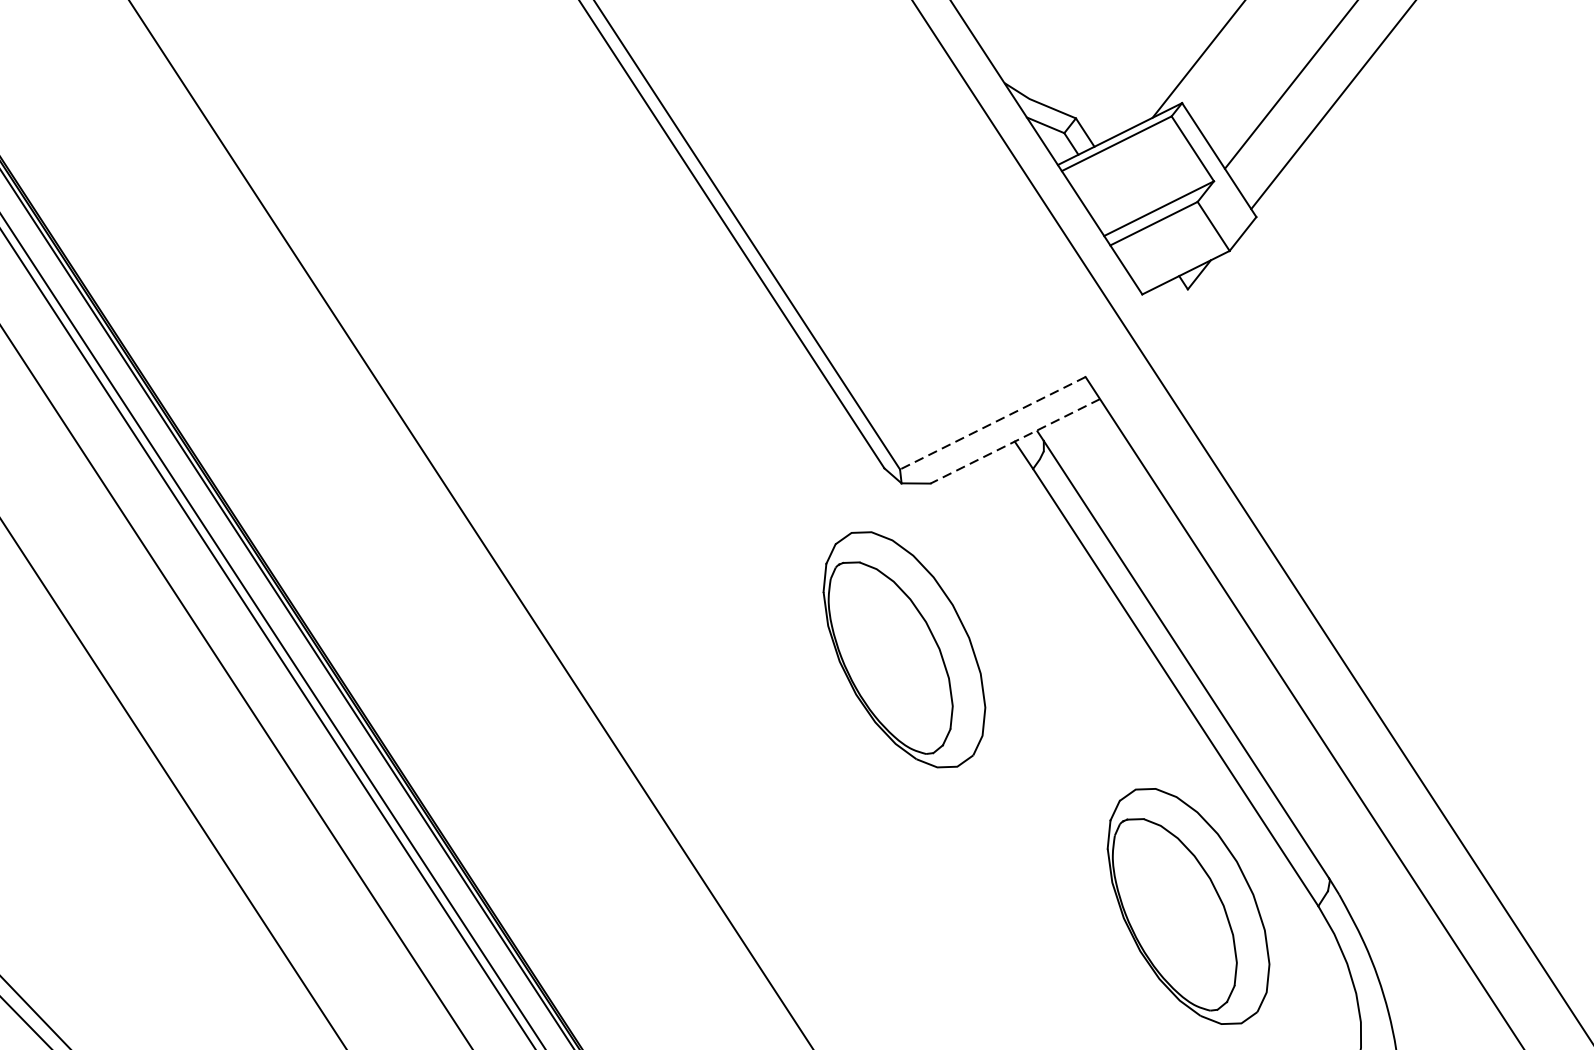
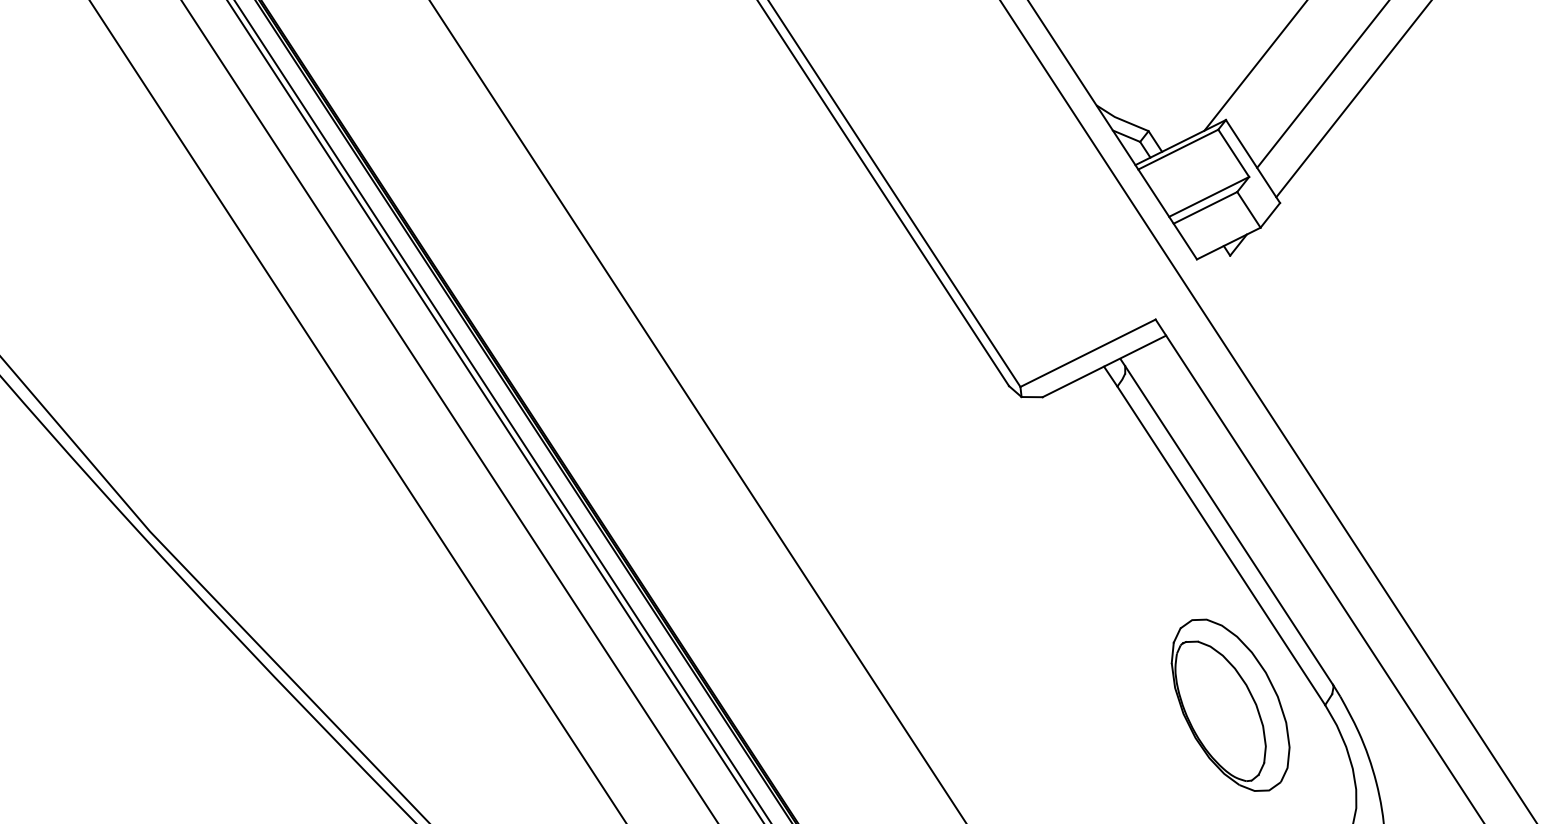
line: (993, 423) -> (1088, 353), dashed -> solid
line: (1015, 441) -> (1104, 366), dashed -> solid
part: (904, 648) -> (1023, 517), removed

